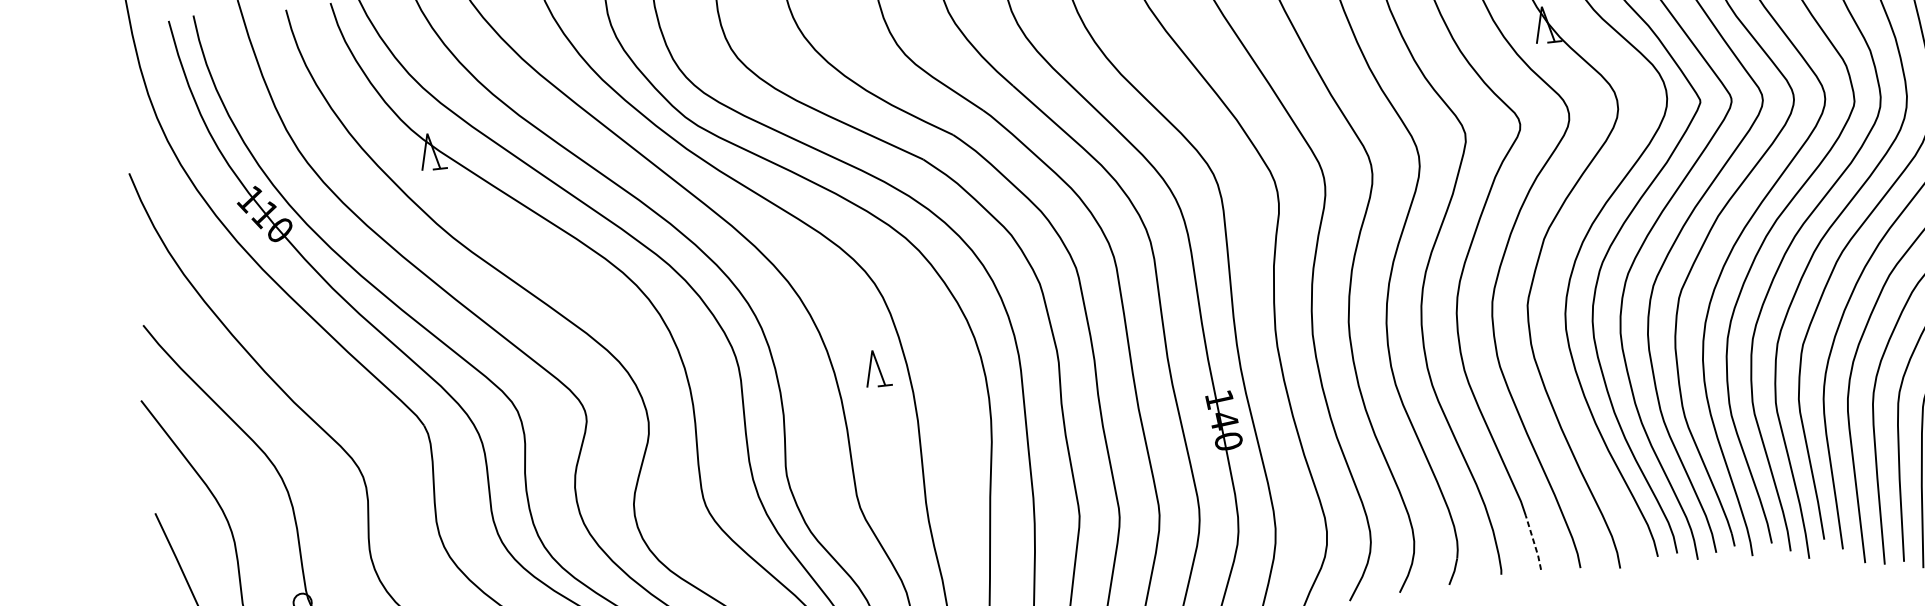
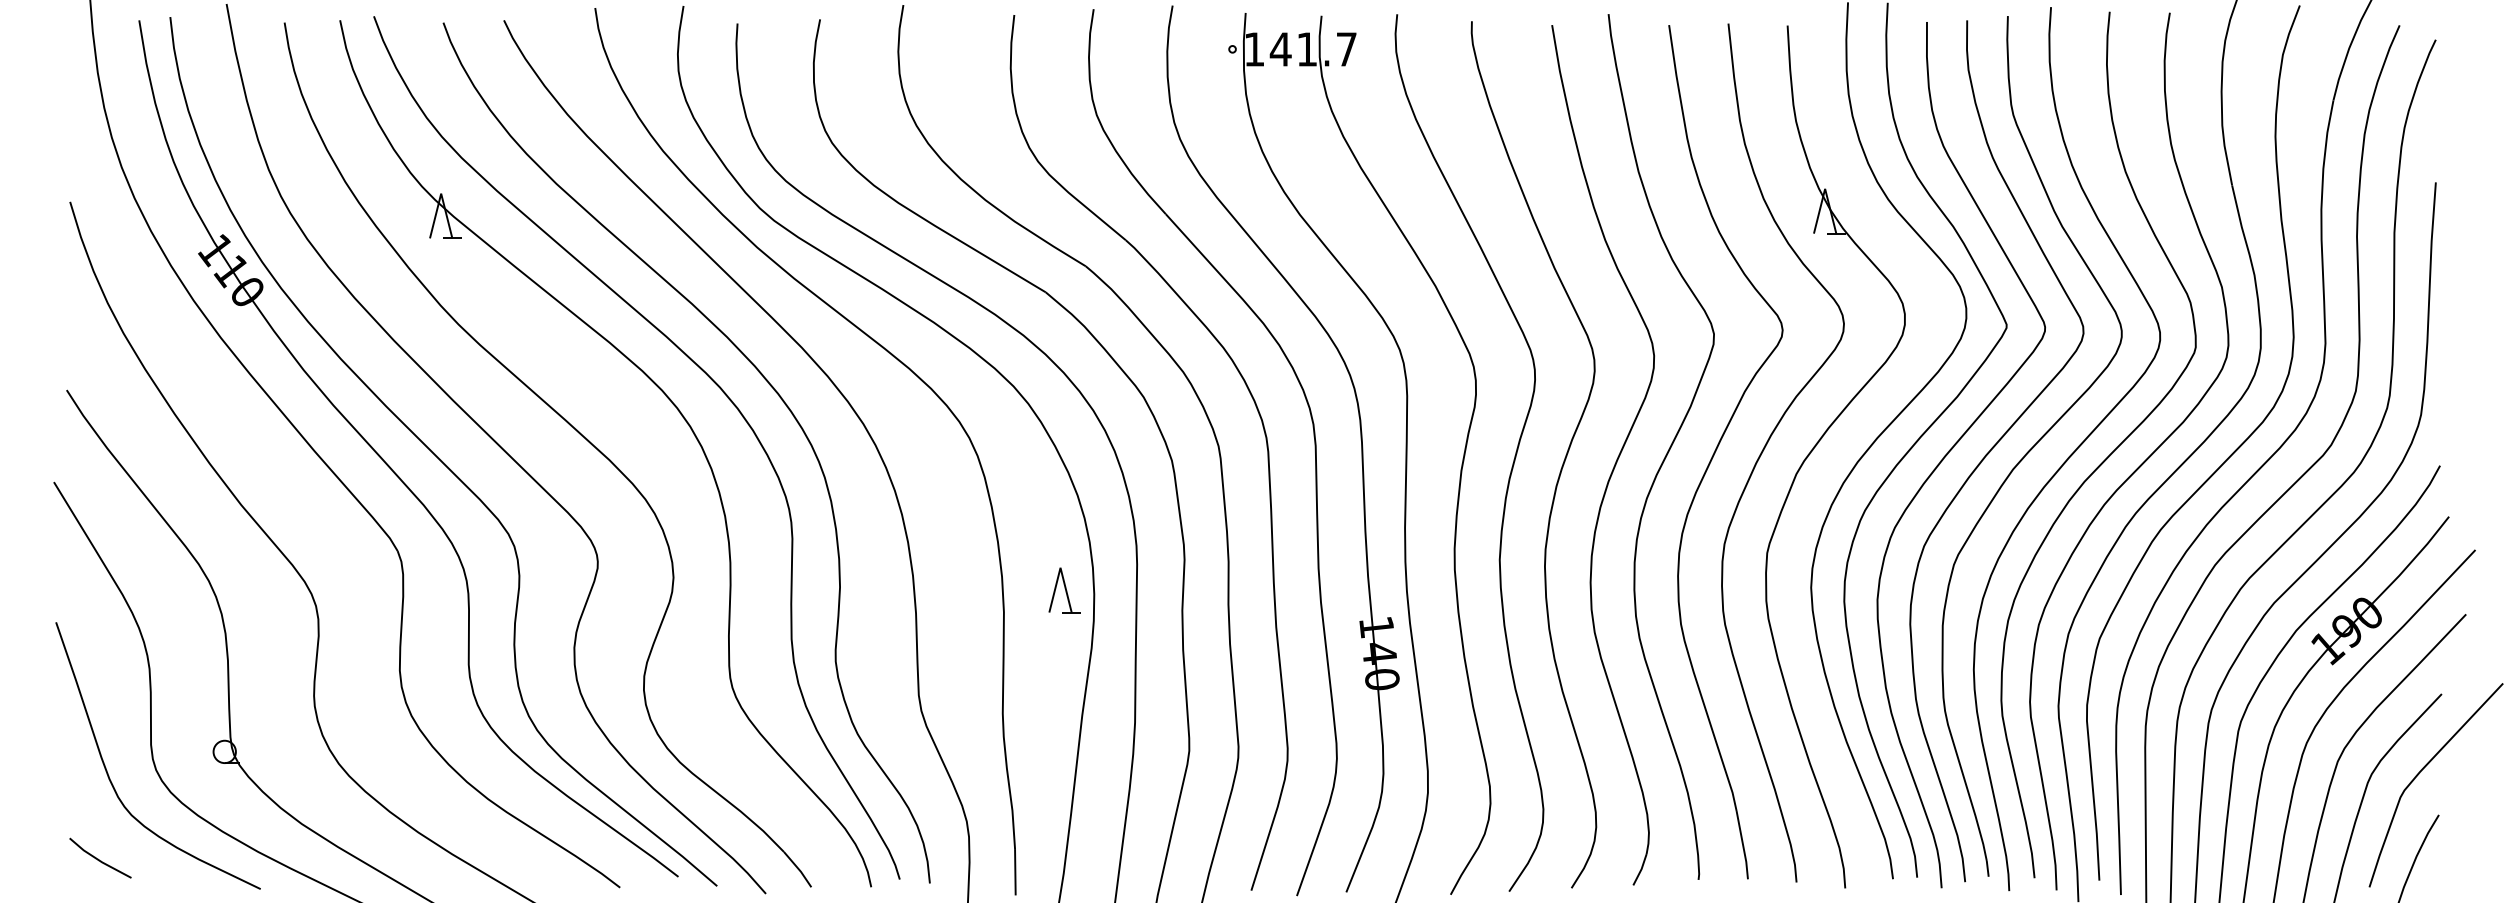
part: (877, 368) -> (1064, 590), moved
line: (1534, 543) -> (1743, 845), dashed -> solid

